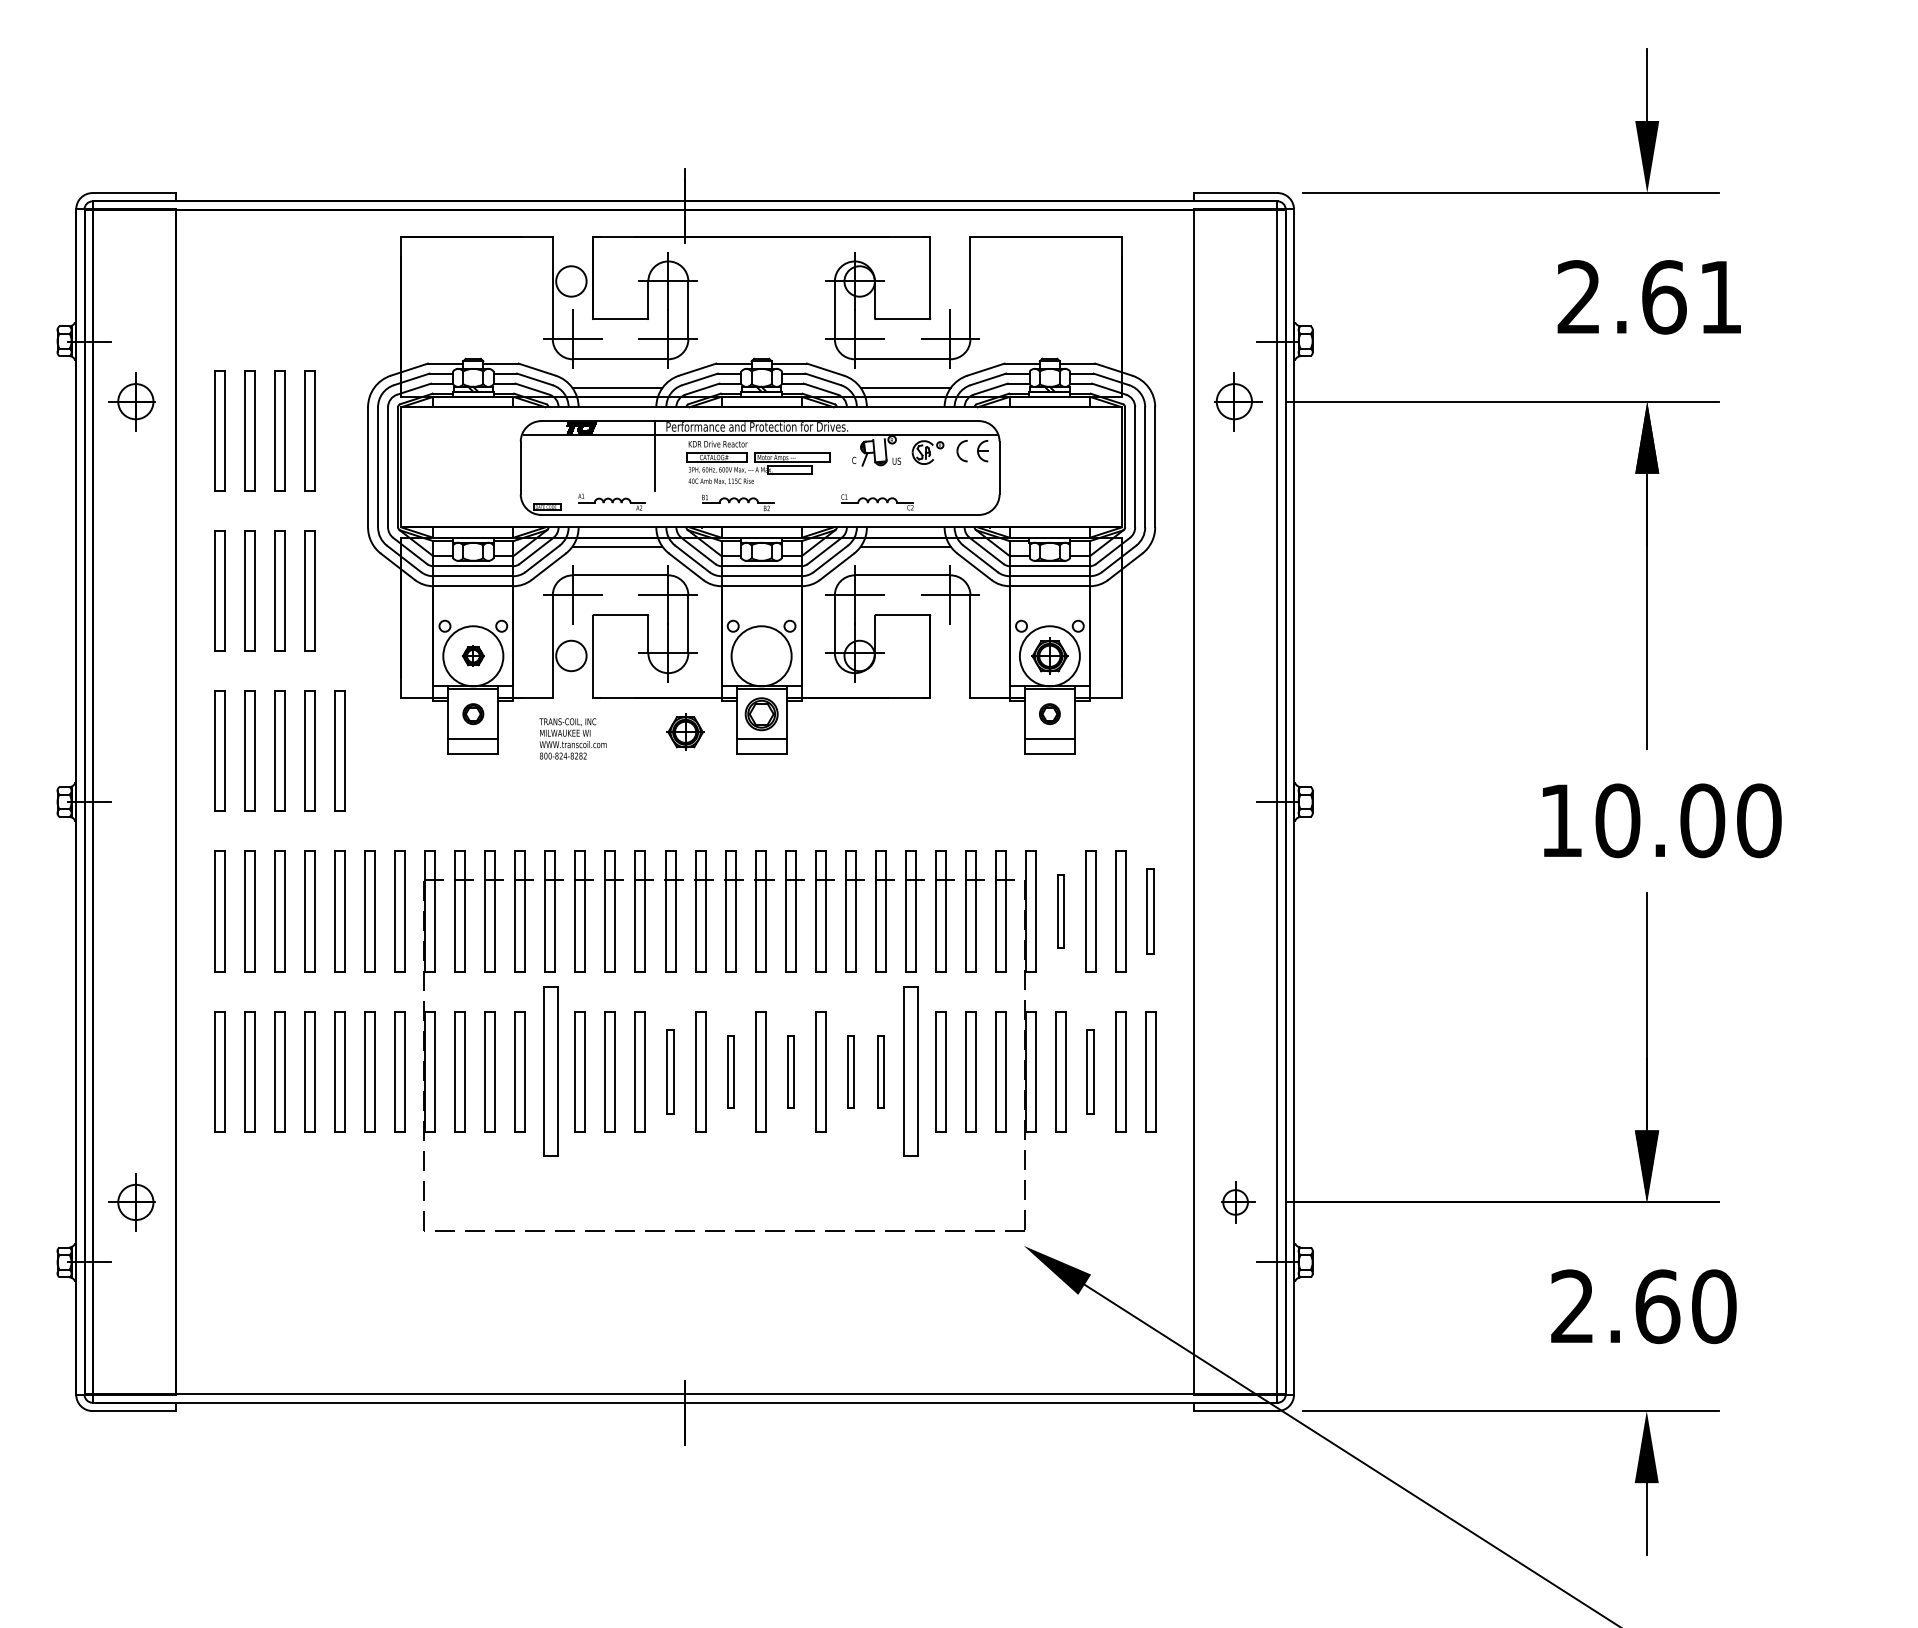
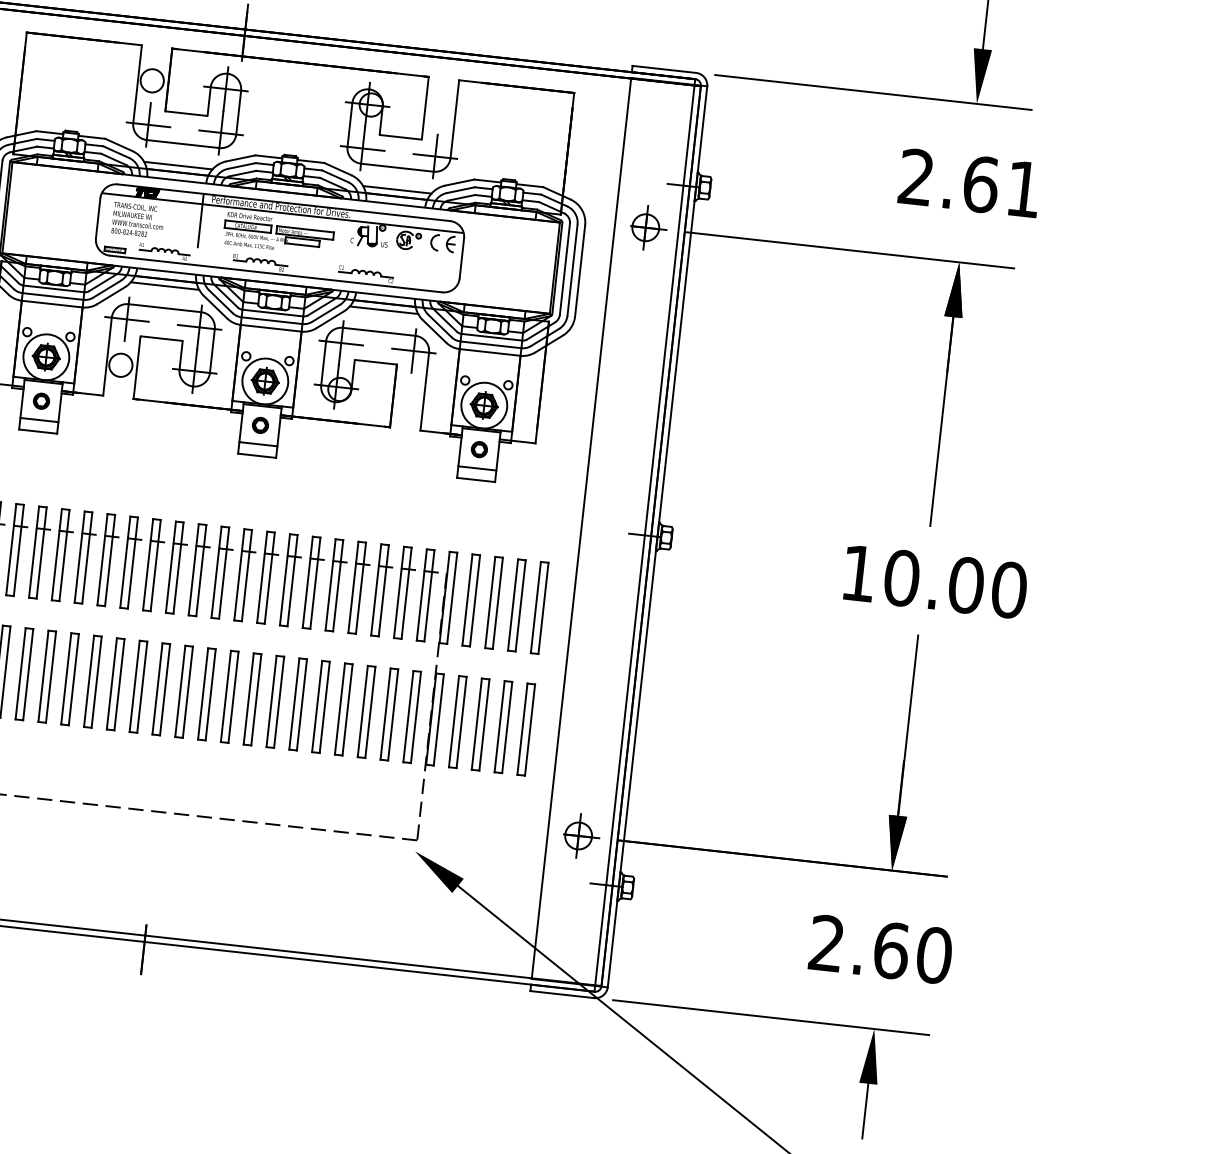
part: (473, 655) -> (46, 356), size x1.67
part: (761, 713) -> (260, 424), size x0.62
part: (685, 731) -> (265, 380), moved
text: (572, 738) -> (137, 219), moved
part: (1060, 911) -> (470, 600), size x1.67
part: (1150, 911) -> (539, 607), size x1.43
part: (549, 1071) -> (69, 679), size x0.71
part: (670, 1071) -> (161, 689), size x1.43
part: (730, 1071) -> (206, 694), size x1.67
part: (790, 1071) -> (252, 699), size x1.67
part: (850, 1071) -> (298, 704), size x1.67
part: (880, 1071) -> (320, 706), size x1.67
part: (910, 1071) -> (343, 709), size x0.71
part: (1090, 1071) -> (480, 724), size x1.43
part: (1238, 1202) -> (581, 836), size x1.43

